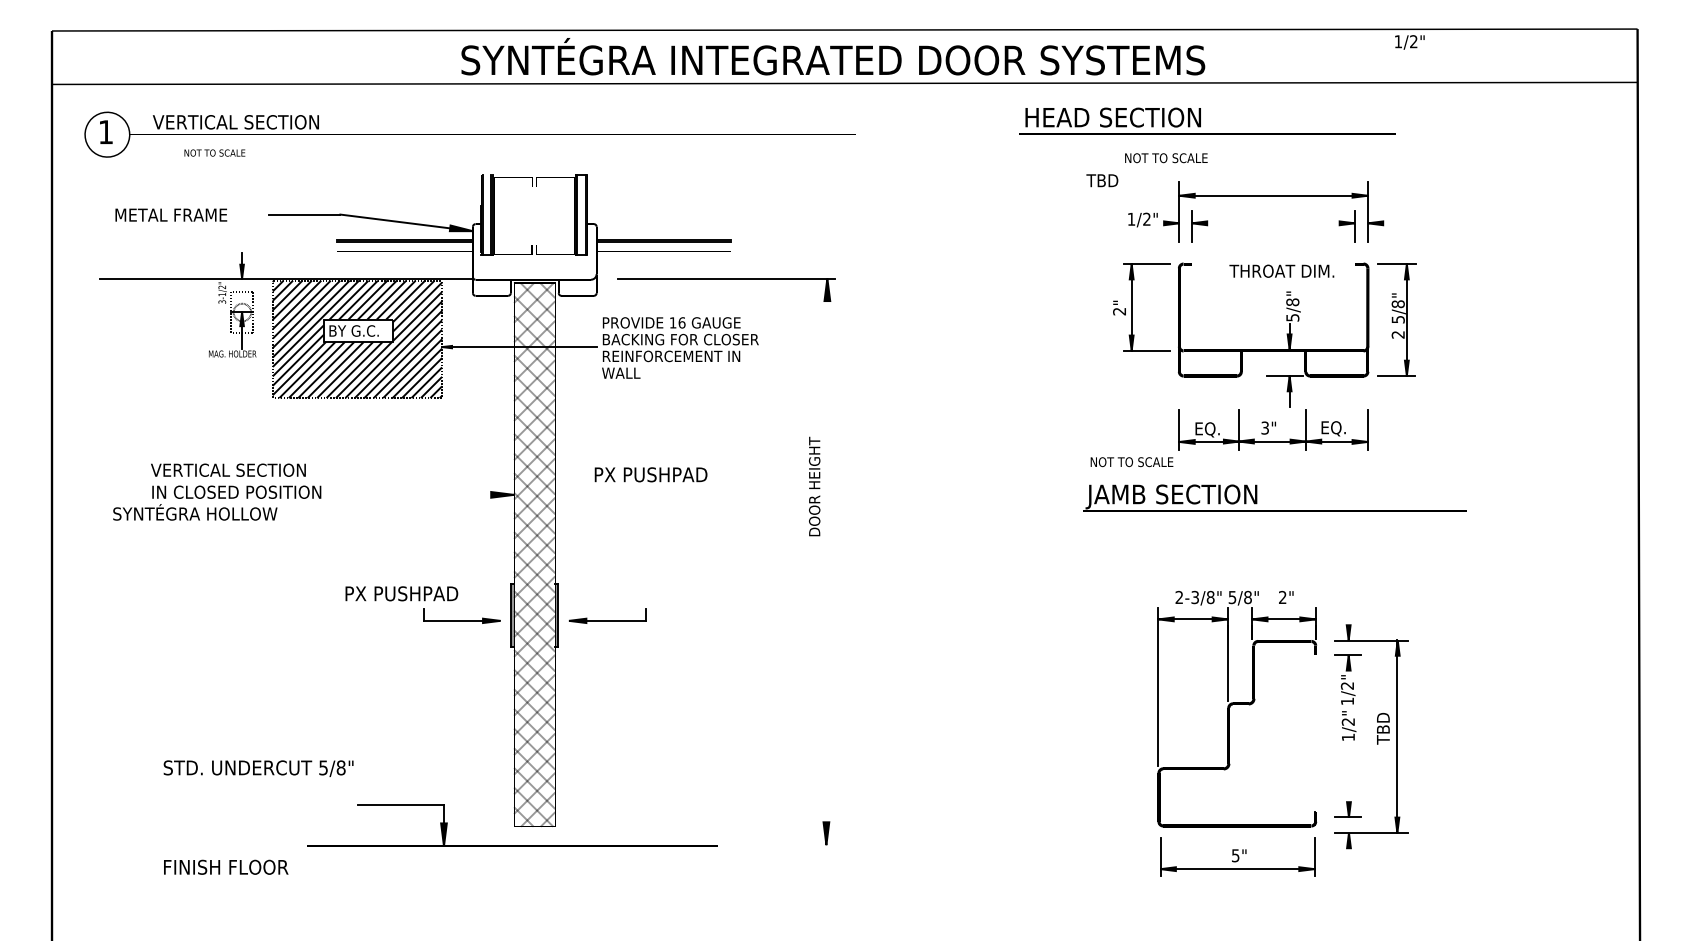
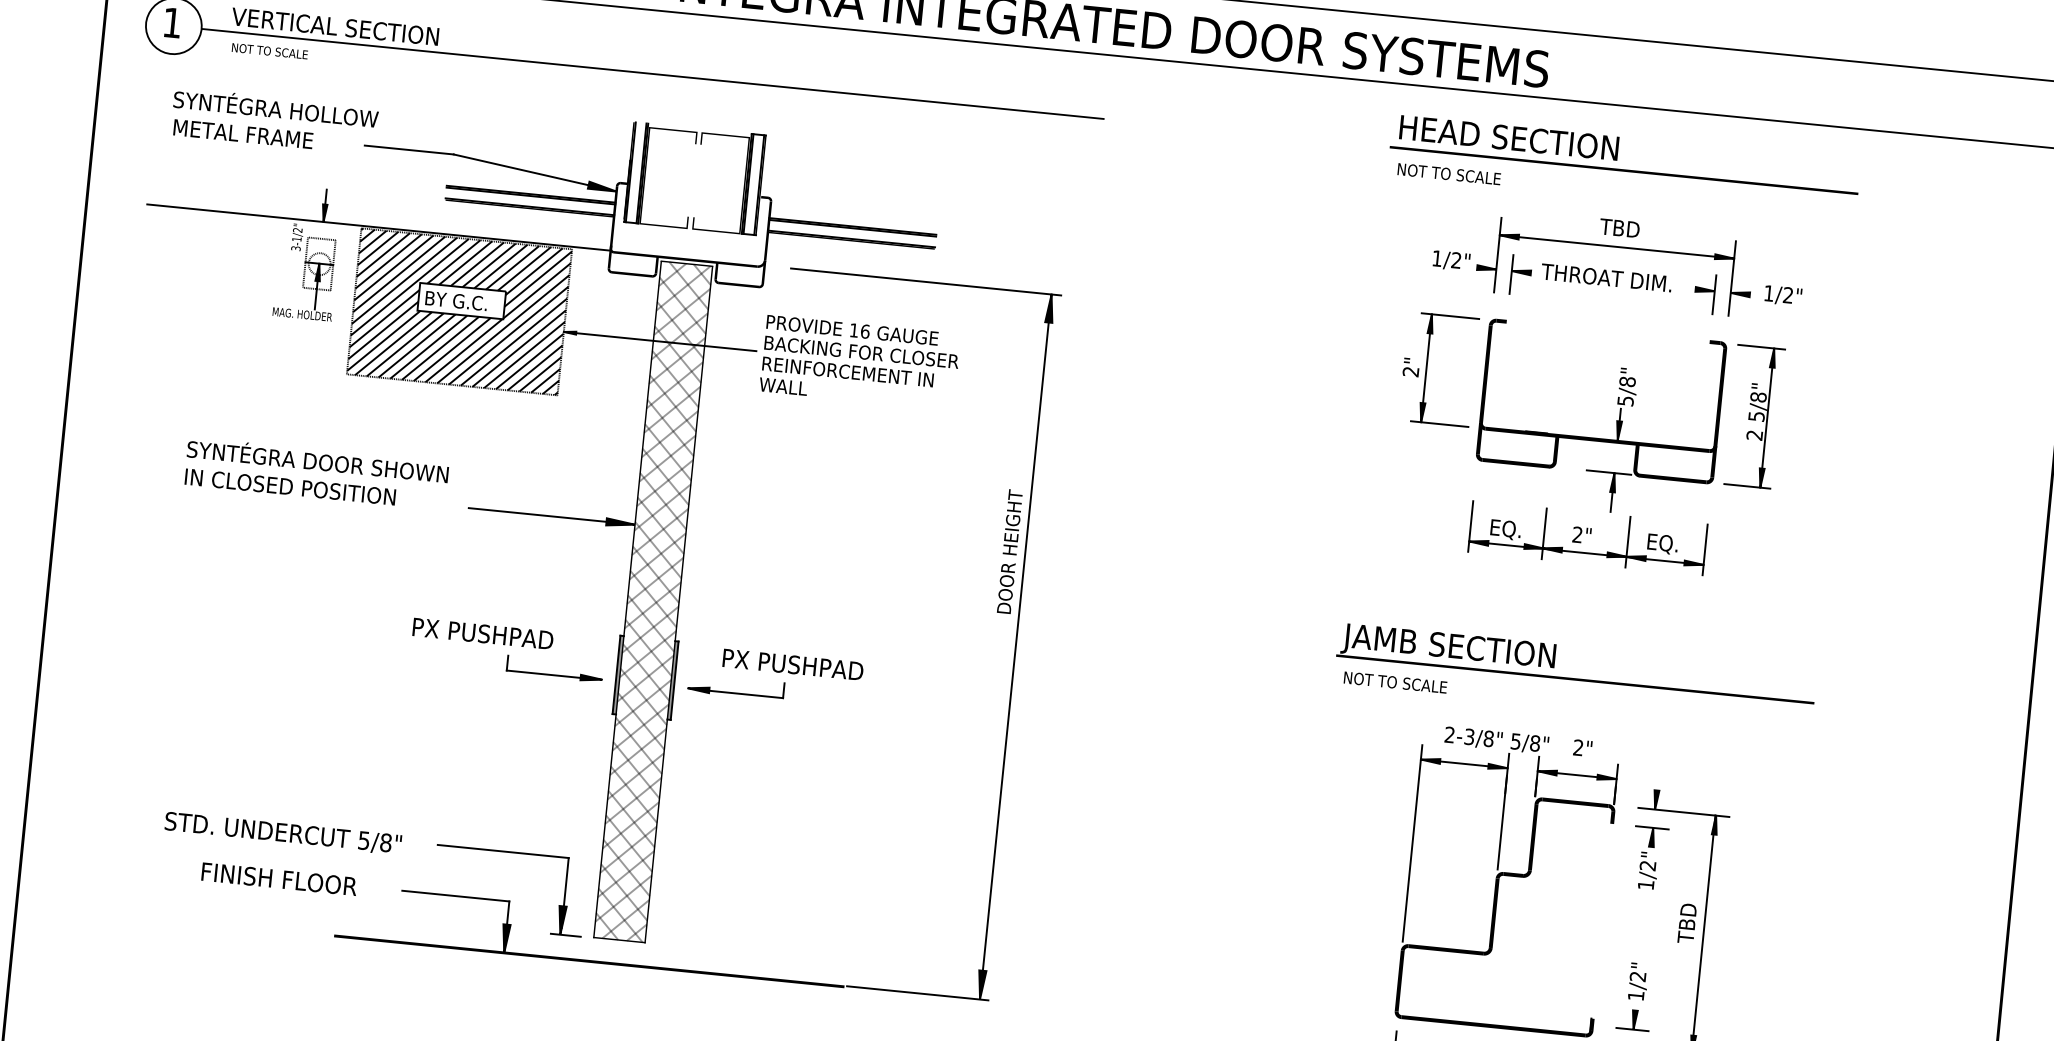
text: (1409, 42) -> (1782, 295), moved
text: (1207, 120) -> (1626, 153), moved
text: (214, 152) -> (269, 50), moved
text: (1166, 158) -> (1449, 174), moved
text: (1102, 180) -> (1619, 228), moved
line: (404, 250) -> (529, 207), added
line: (663, 250) -> (851, 239), added
text: (1281, 270) -> (1606, 276), moved
text: (1264, 428) -> (1576, 535), 3" -> 2"
text: (1131, 462) -> (1394, 682), moved
text: (256, 468) -> (317, 459), VERTICAL SECTION -> SYNTÉGRA DOOR SHOWN
text: (650, 474) -> (792, 664), moved
line: (435, 494) -> (537, 514), added
text: (1274, 497) -> (1576, 662), moved
text: (195, 512) -> (276, 107), moved
line: (826, 550) -> (1016, 632), added
text: (1348, 725) -> (1637, 981), moved
part: (443, 765) -> (513, 852), added
line: (776, 845) -> (917, 993), added
text: (226, 866) -> (279, 878), moved

